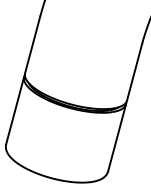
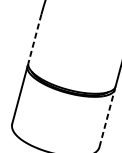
line: (32, 45) -> (34, 39), solid -> dashed
line: (117, 137) -> (107, 117), solid -> dashed

